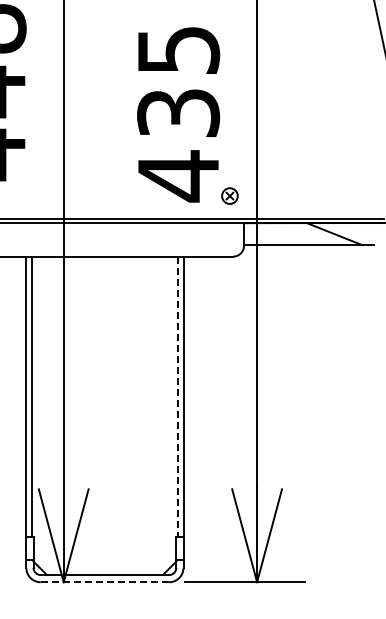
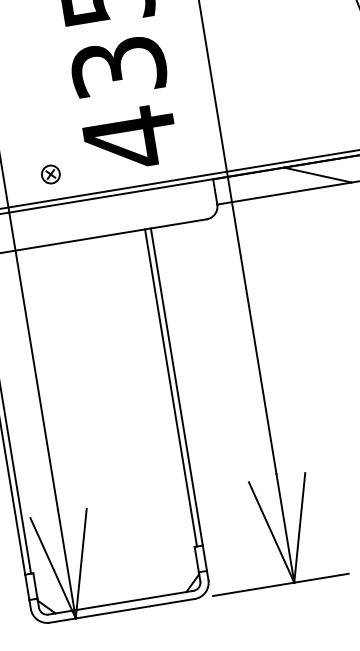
part: (229, 195) -> (50, 173), moved
line: (178, 397) -> (171, 388), dashed -> solid
line: (104, 582) -> (121, 611), dashed -> solid

